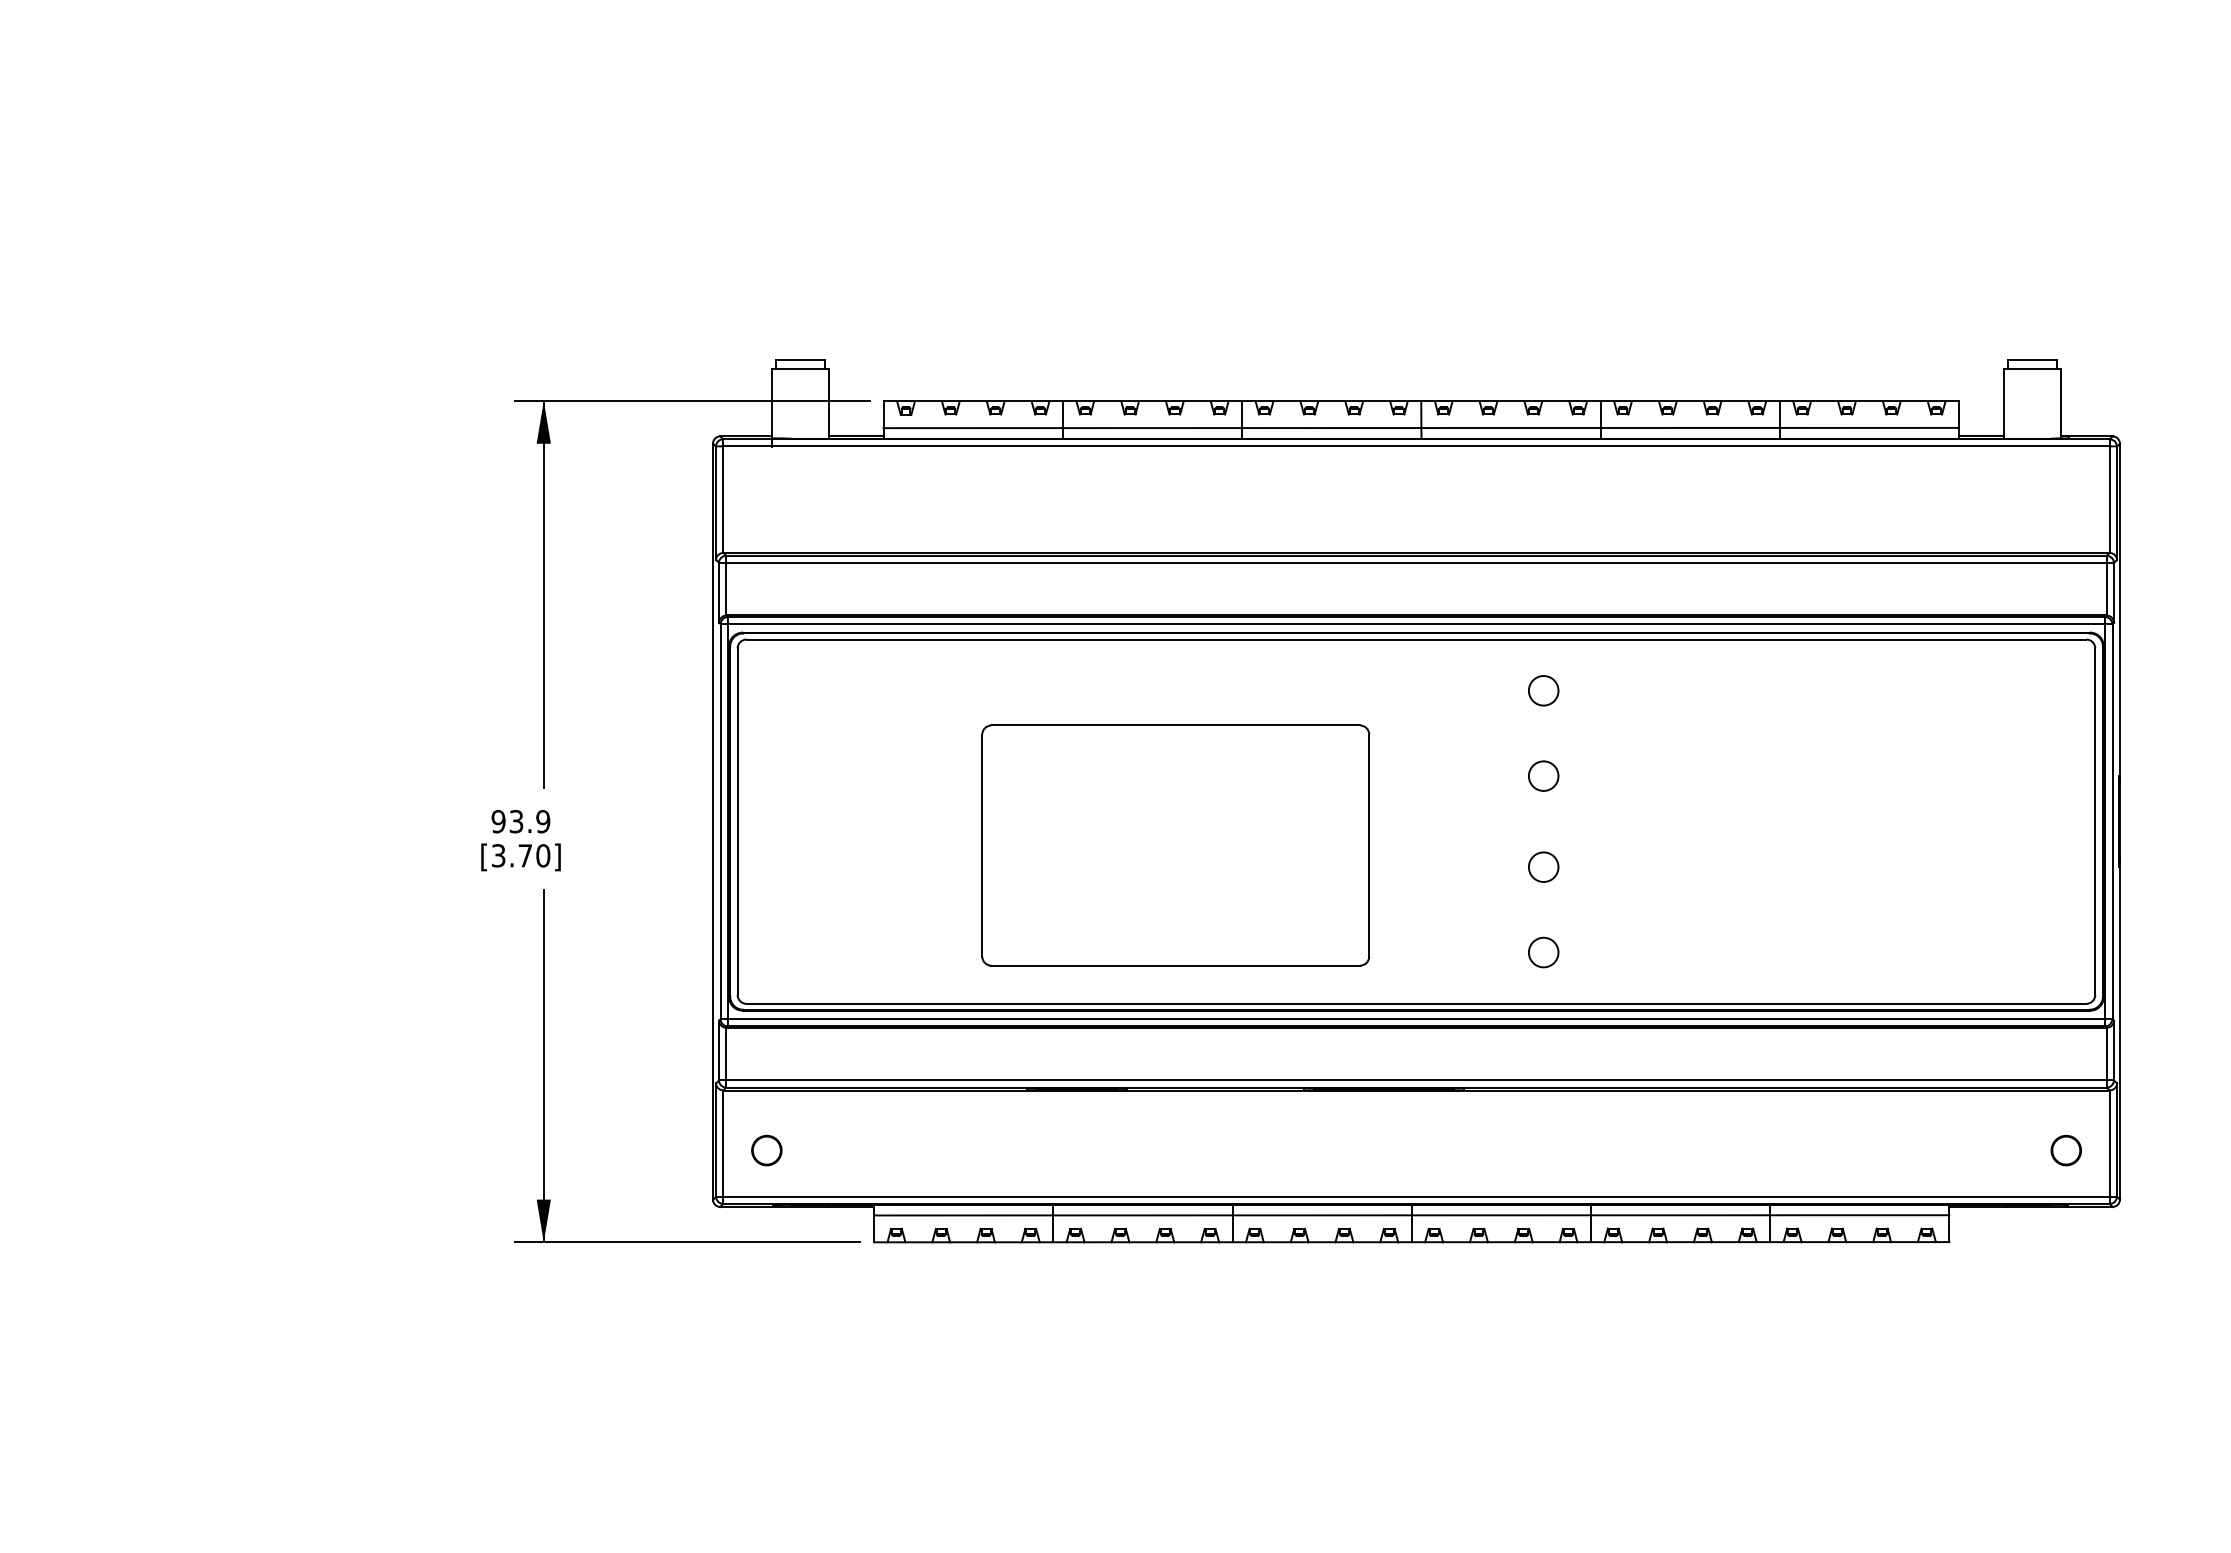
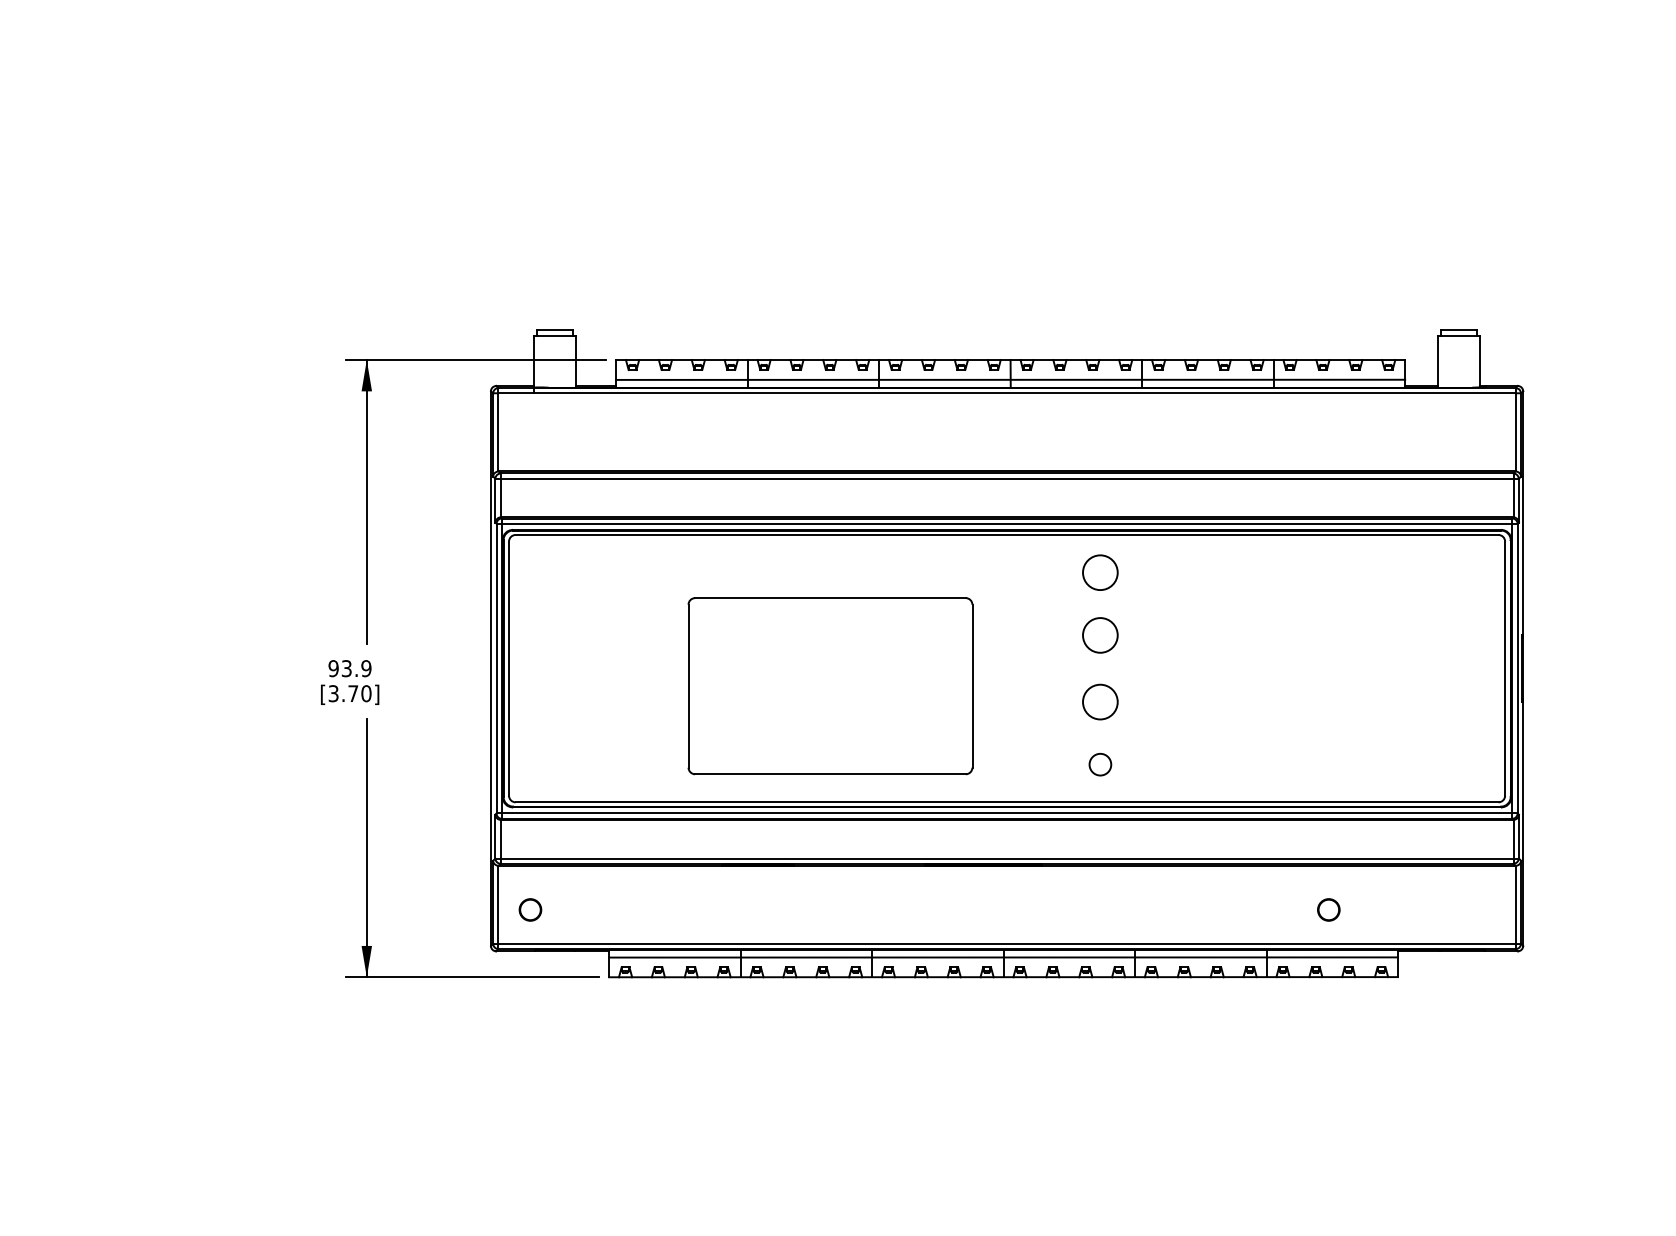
circle: (1543, 690) -> (1100, 572), size x1.6
circle: (1543, 775) -> (1100, 634), size x1.6
circle: (1543, 866) -> (1100, 701), size x1.6
circle: (2065, 1149) -> (1328, 909), moved

